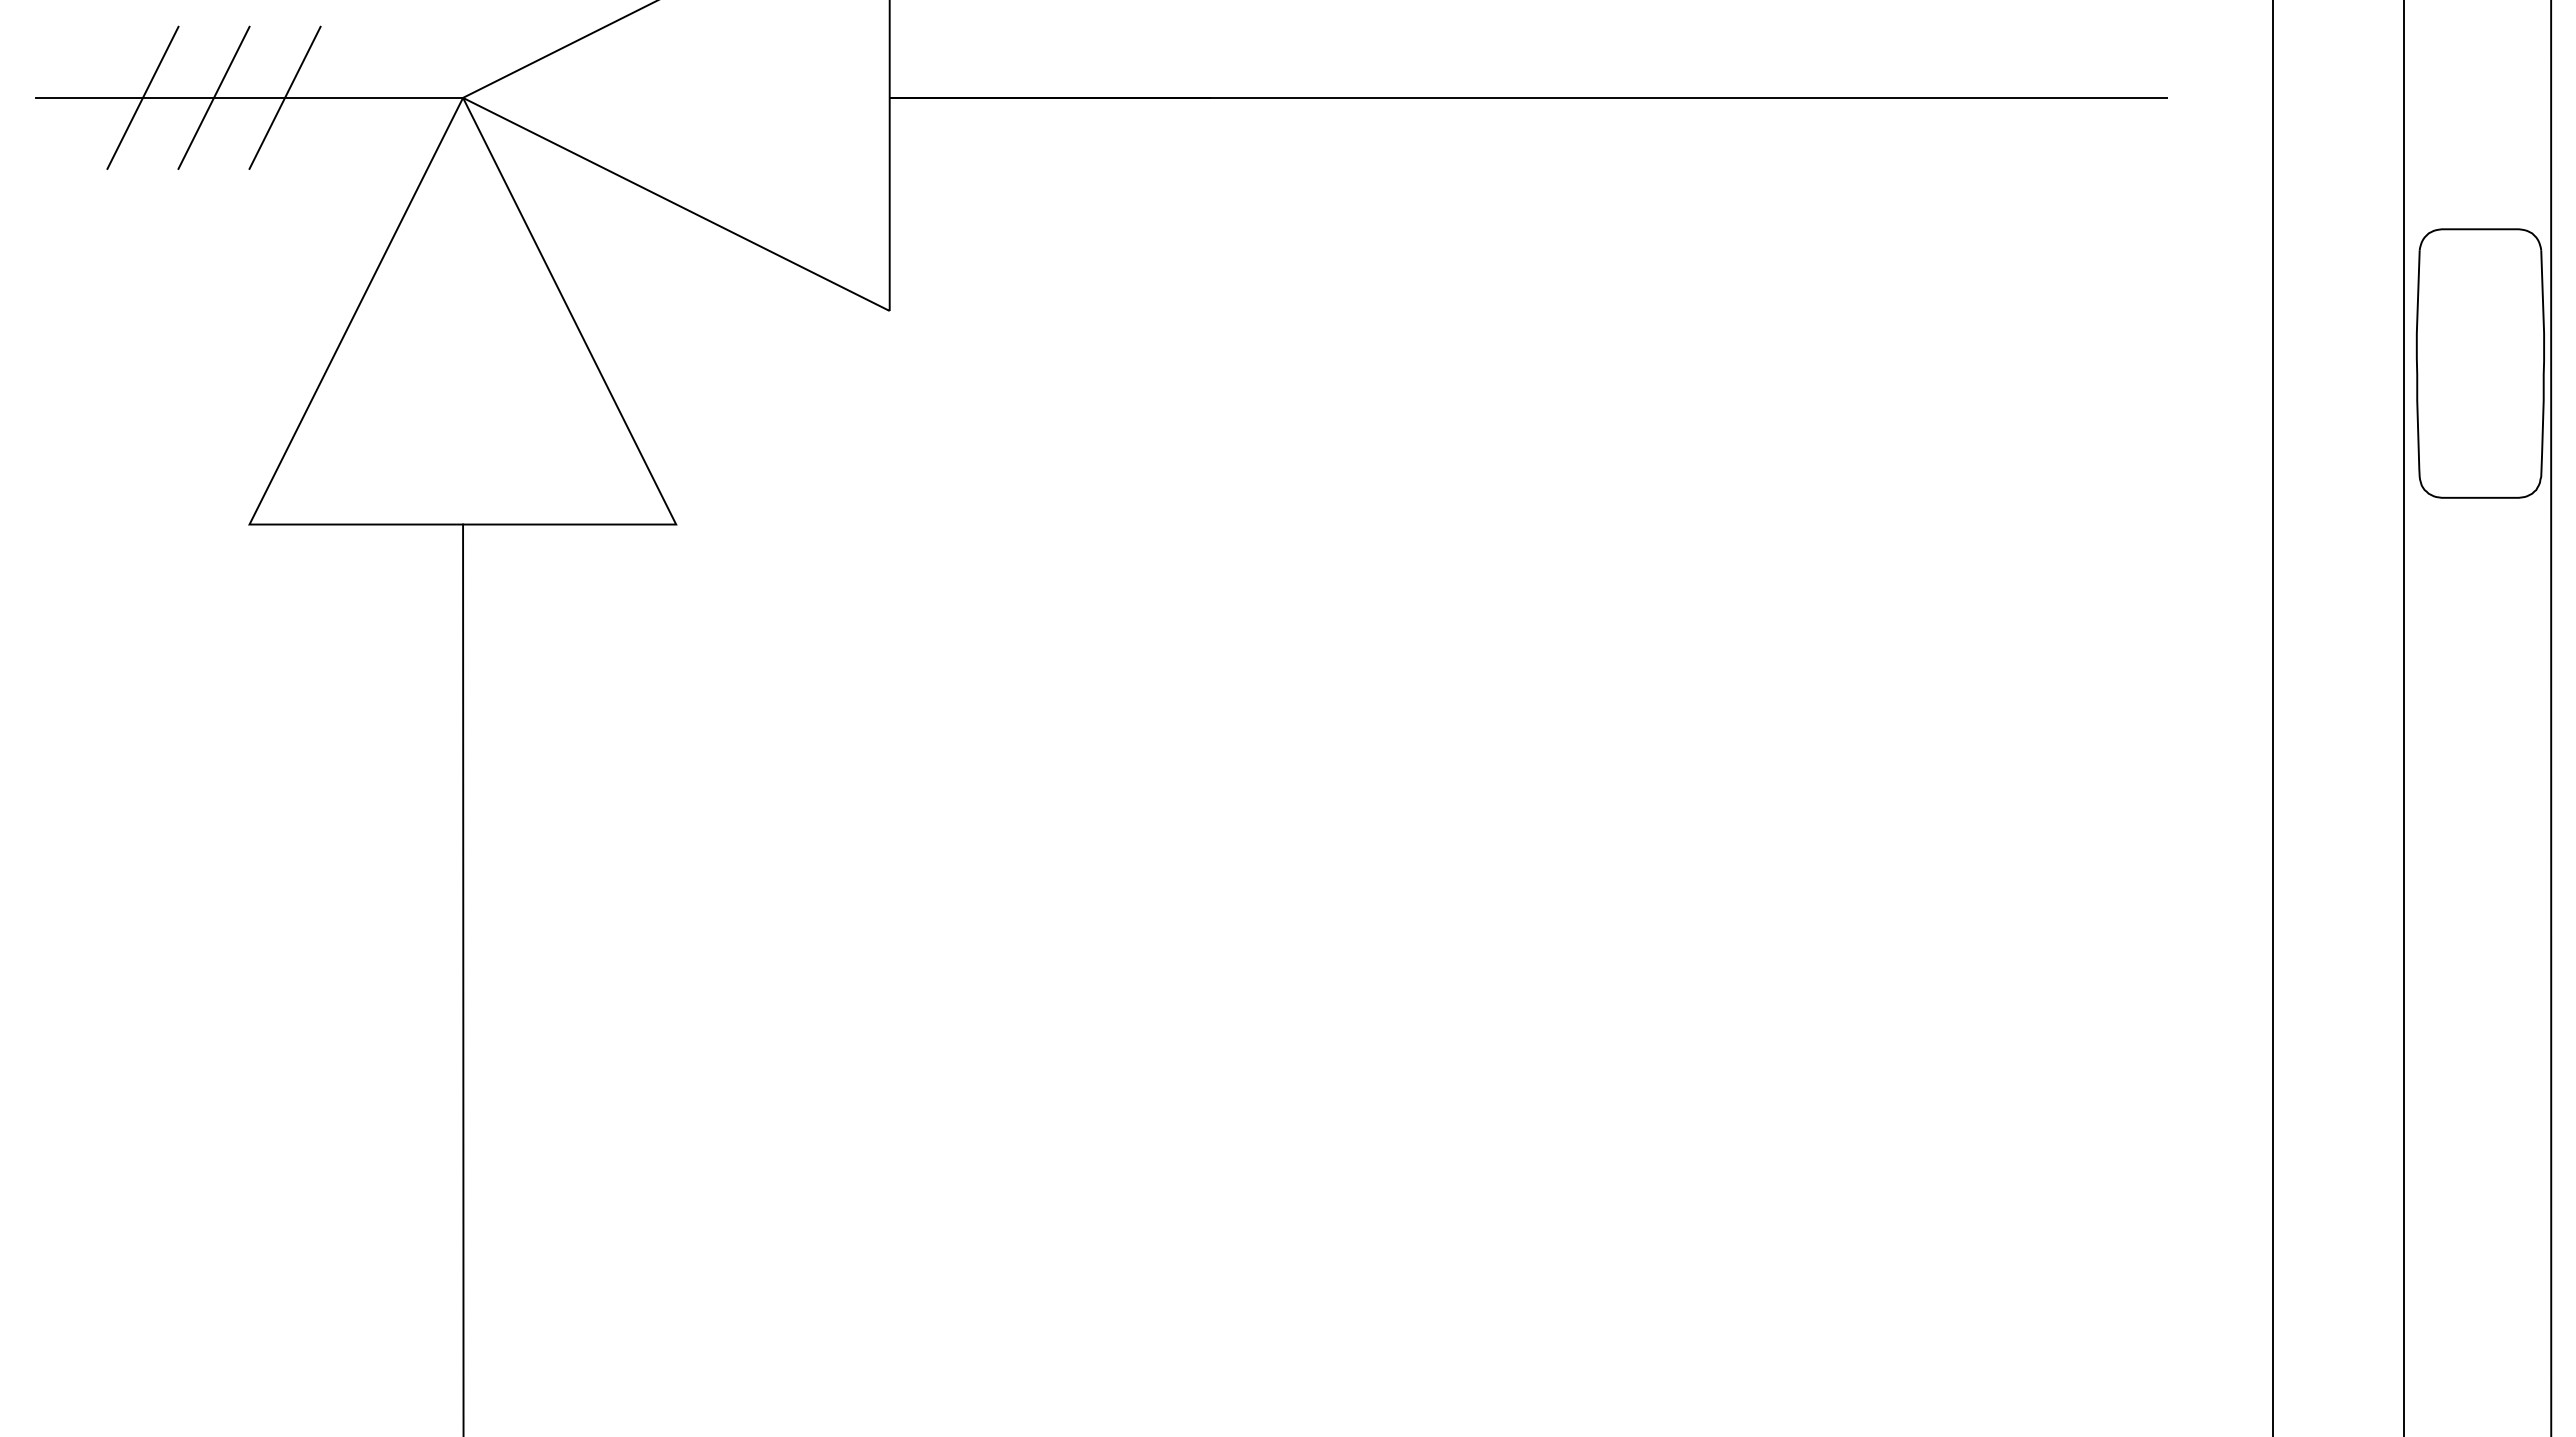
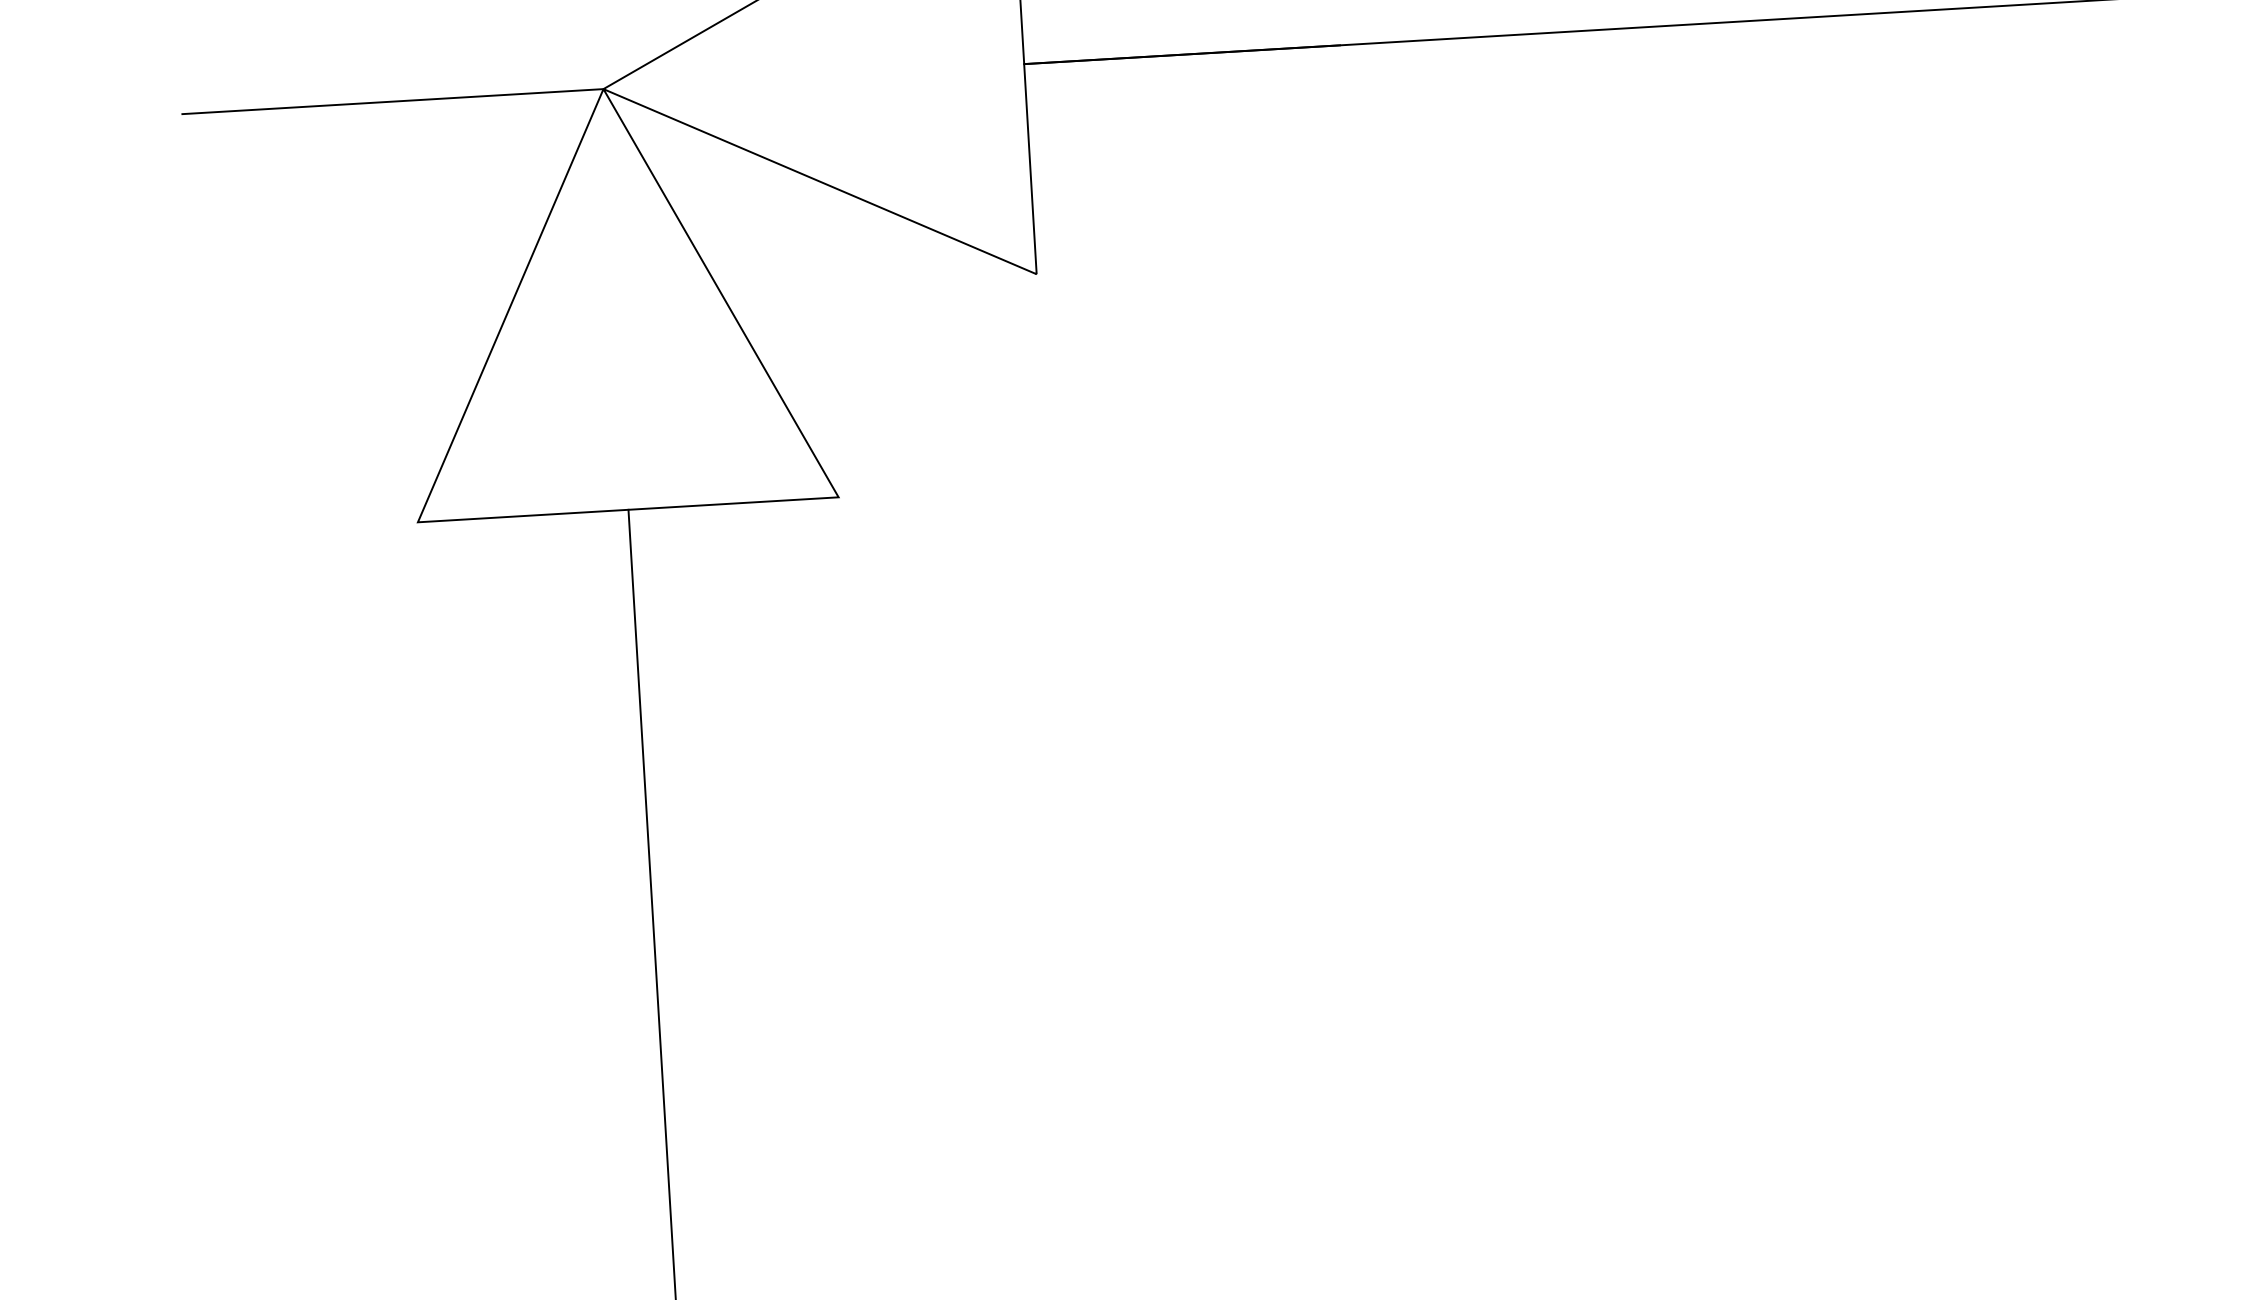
line: (142, 97) -> (287, 107), removed
line: (213, 97) -> (357, 103), removed
line: (284, 97) -> (427, 99), removed

